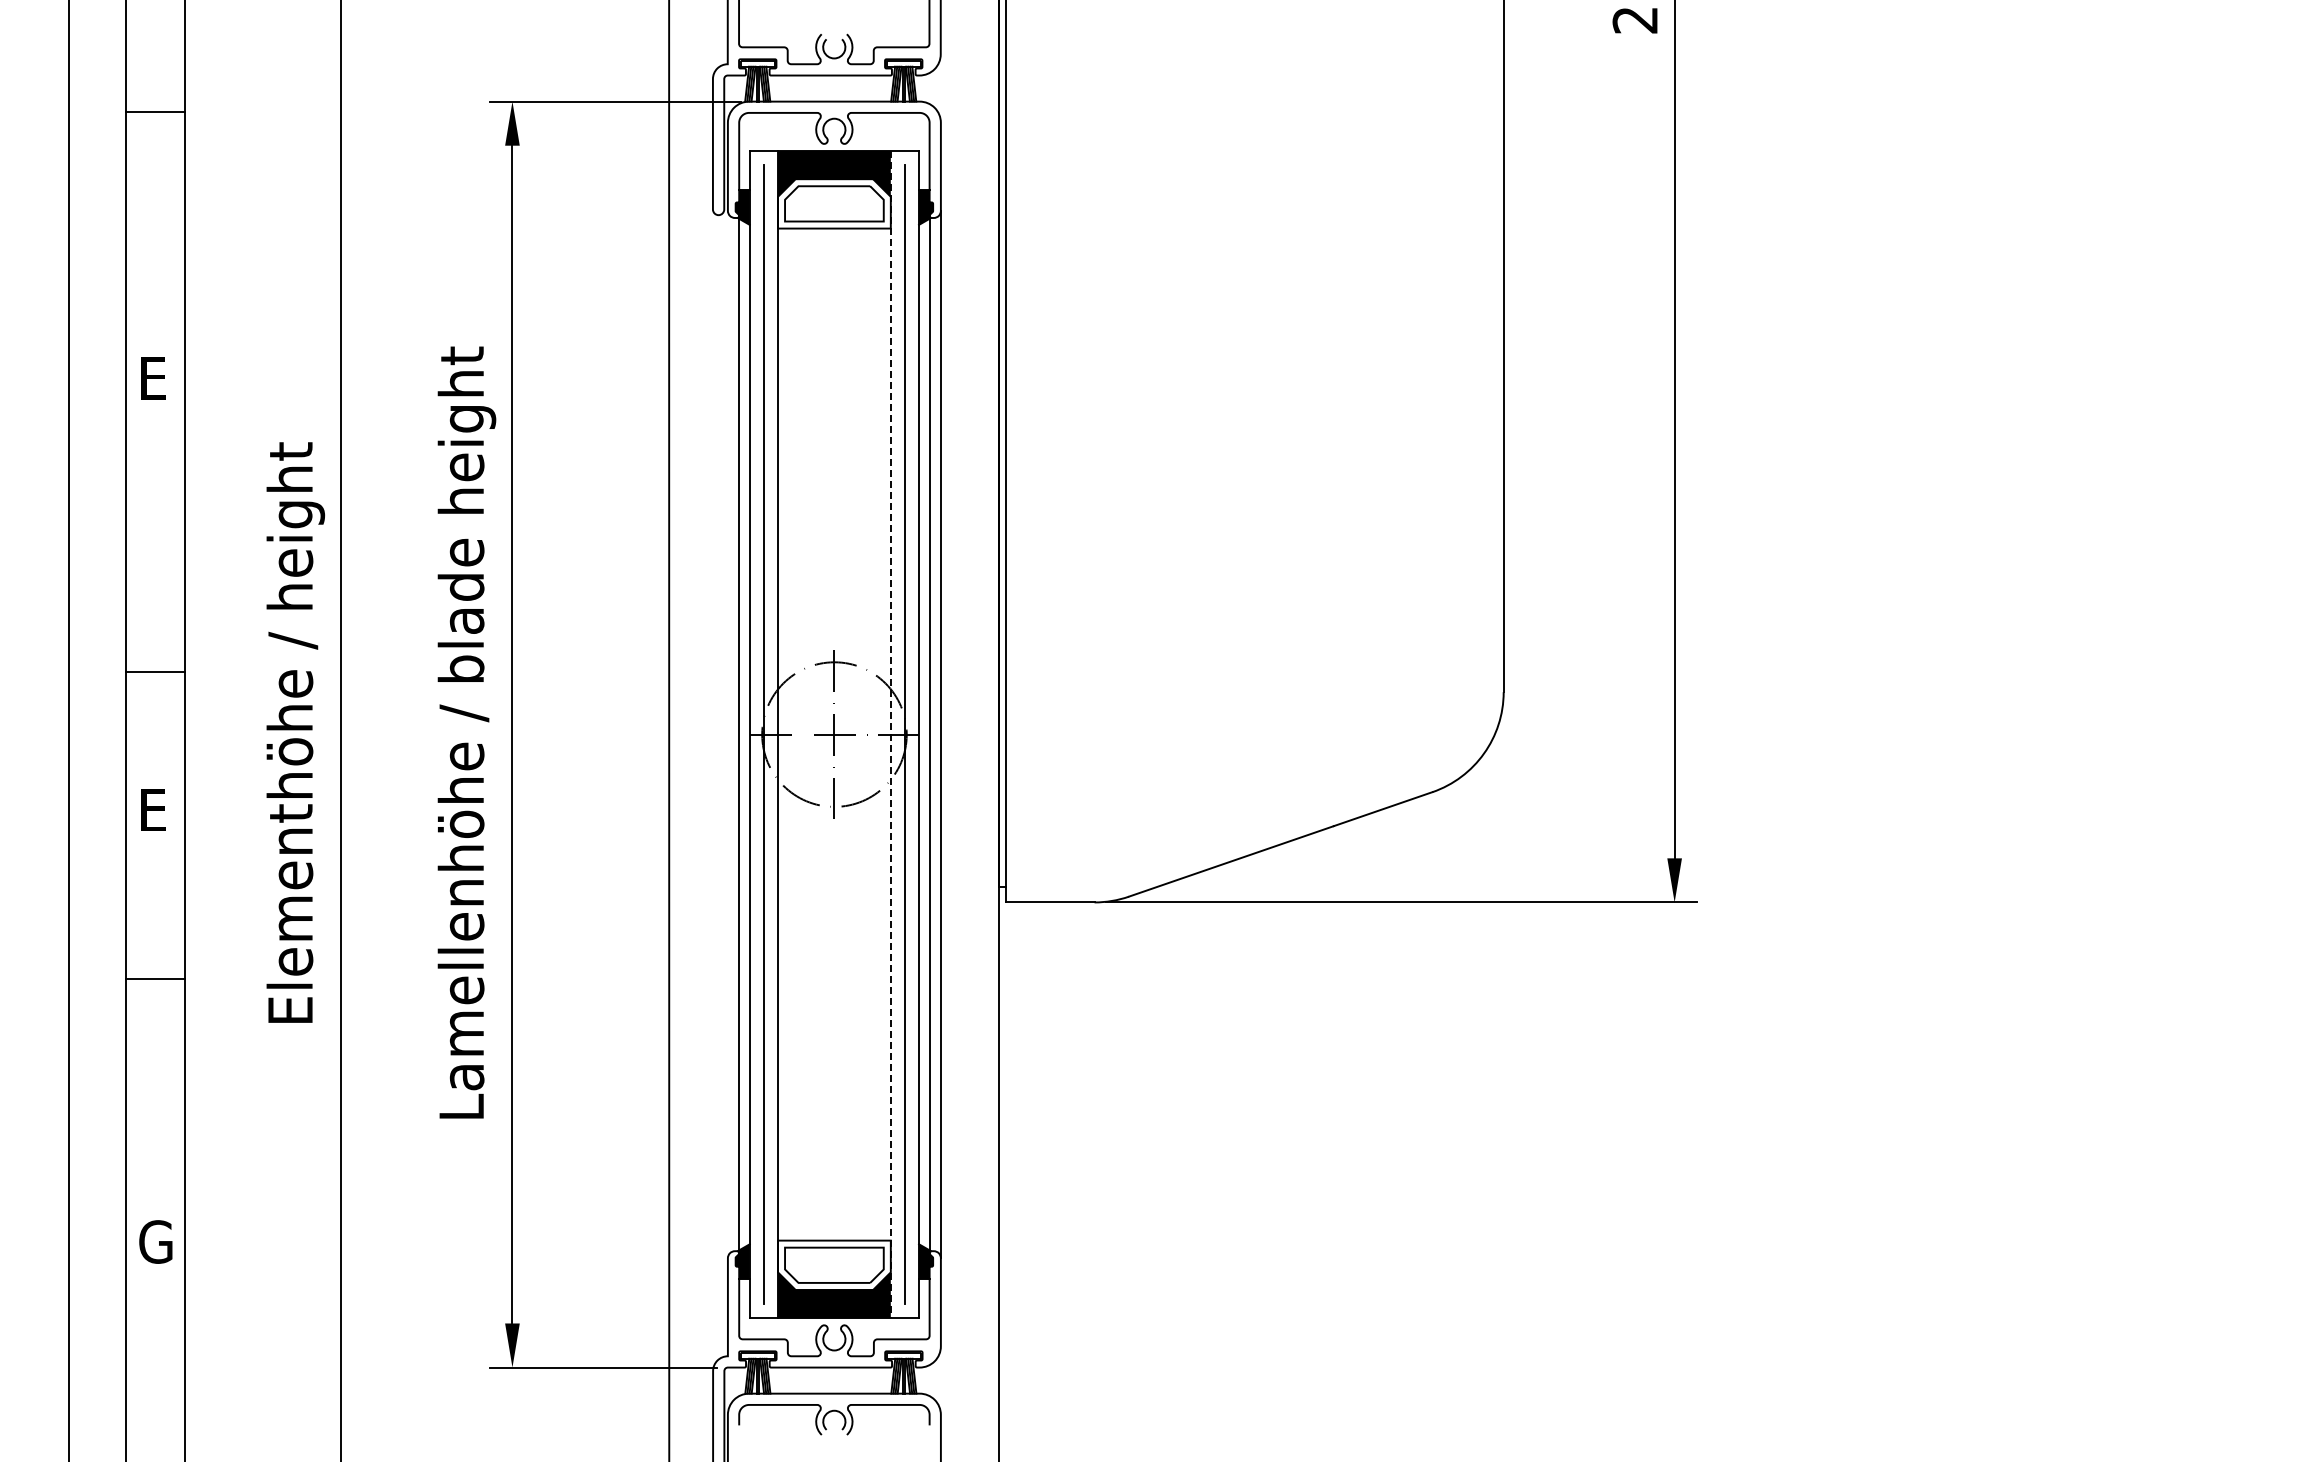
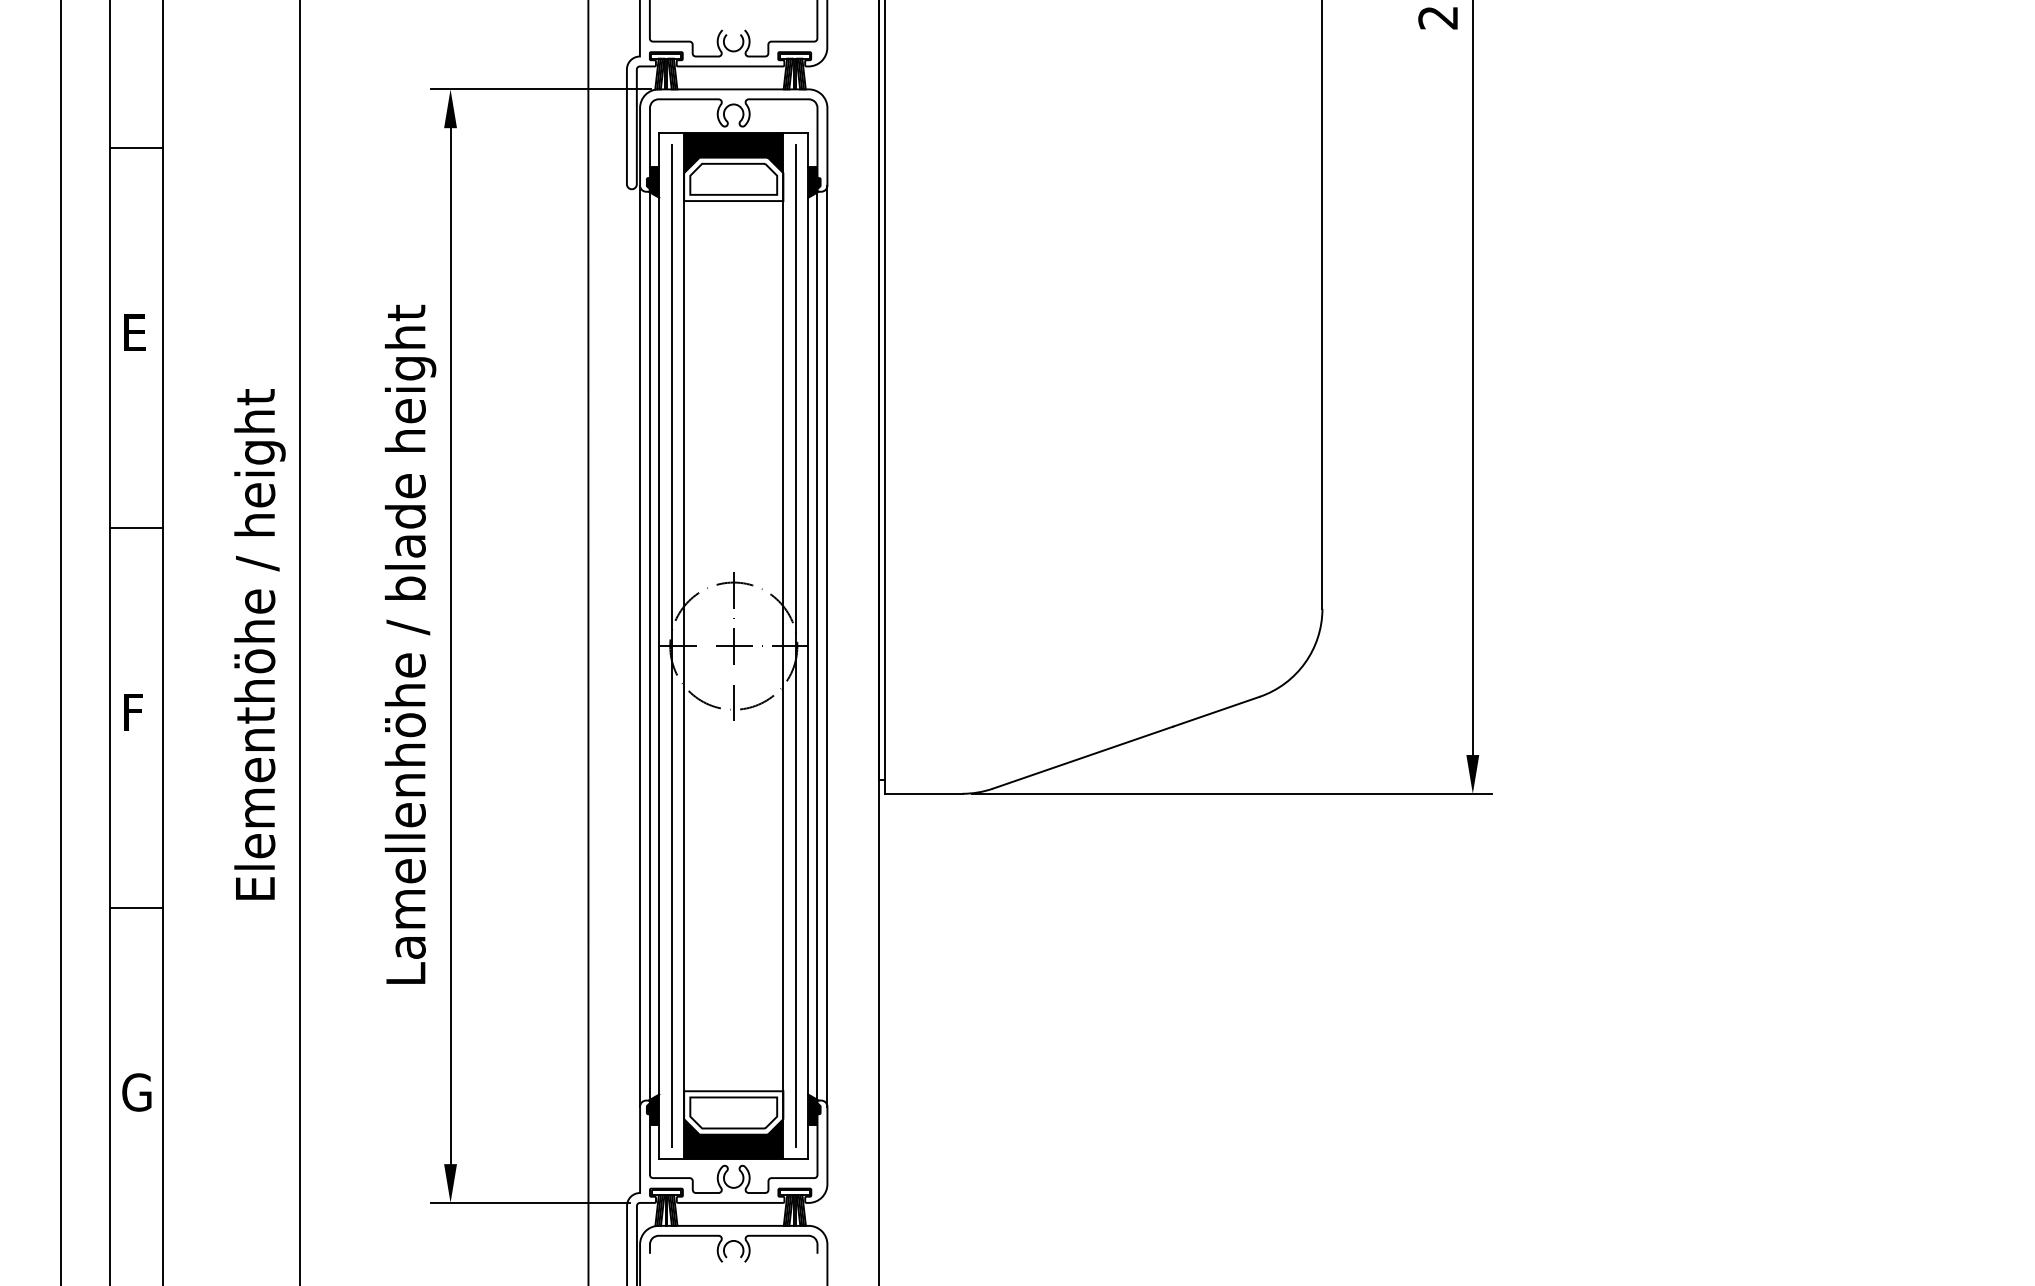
line: (155, 112) -> (136, 148), moved
line: (155, 672) -> (136, 528), moved
line: (727, 734) -> (639, 646), added
line: (890, 734) -> (783, 646), dashed -> solid
text: (156, 809) -> (137, 712), E -> F
line: (155, 979) -> (136, 908), moved

